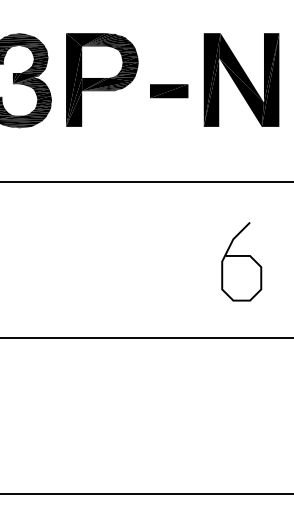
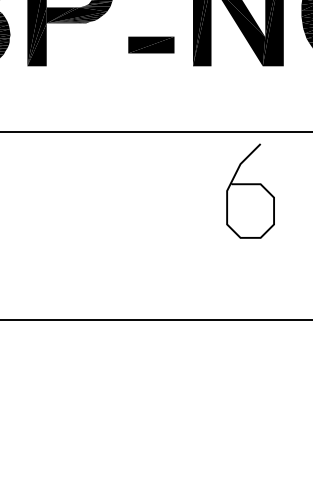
part: (169, 91) -> (151, 45), moved
curve: (241, 256) -> (250, 184), moved

